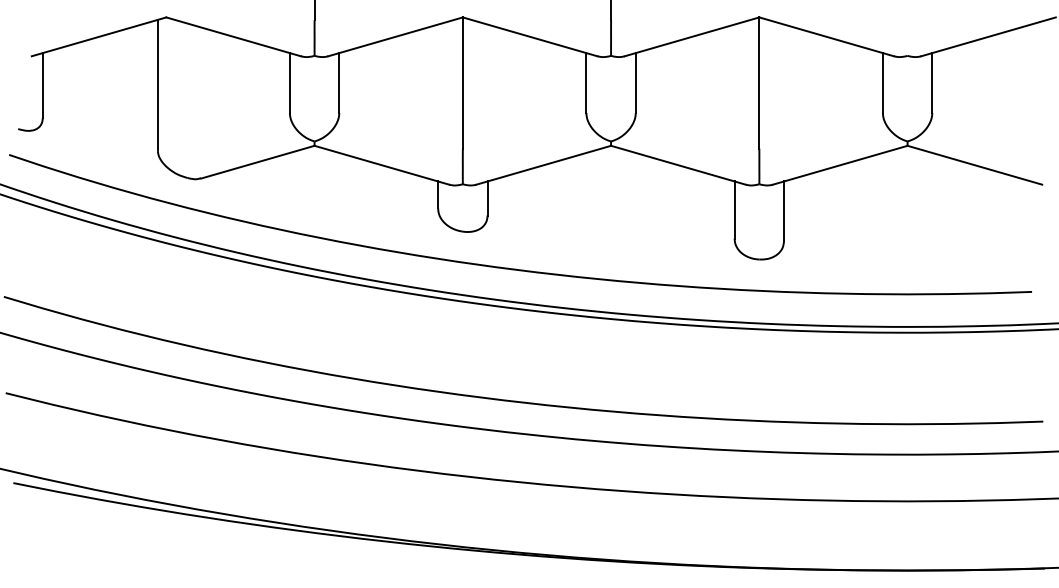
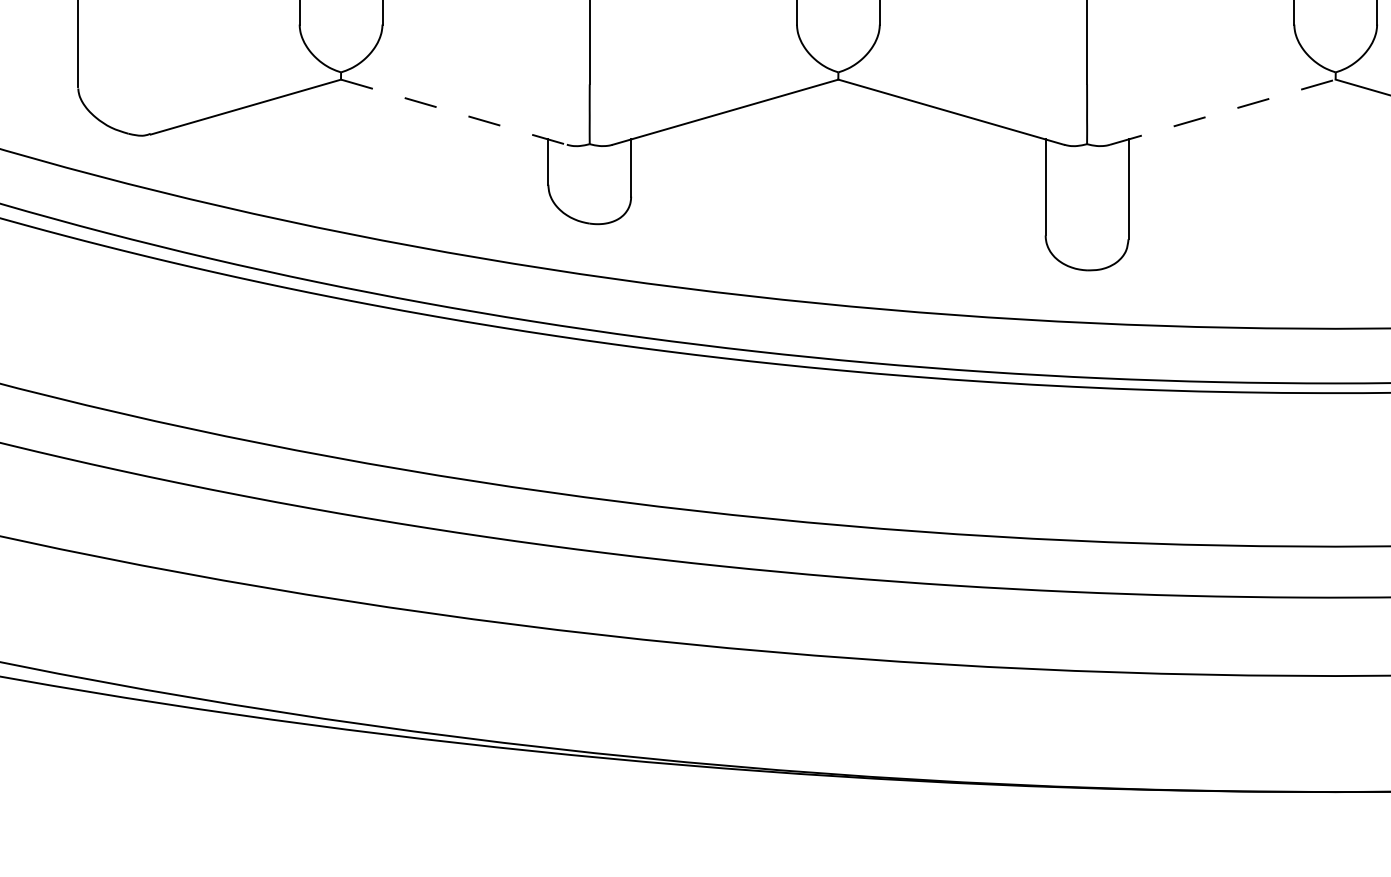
line: (382, 165) -> (454, 112), solid -> dashed
line: (840, 165) -> (1223, 112), solid -> dashed

